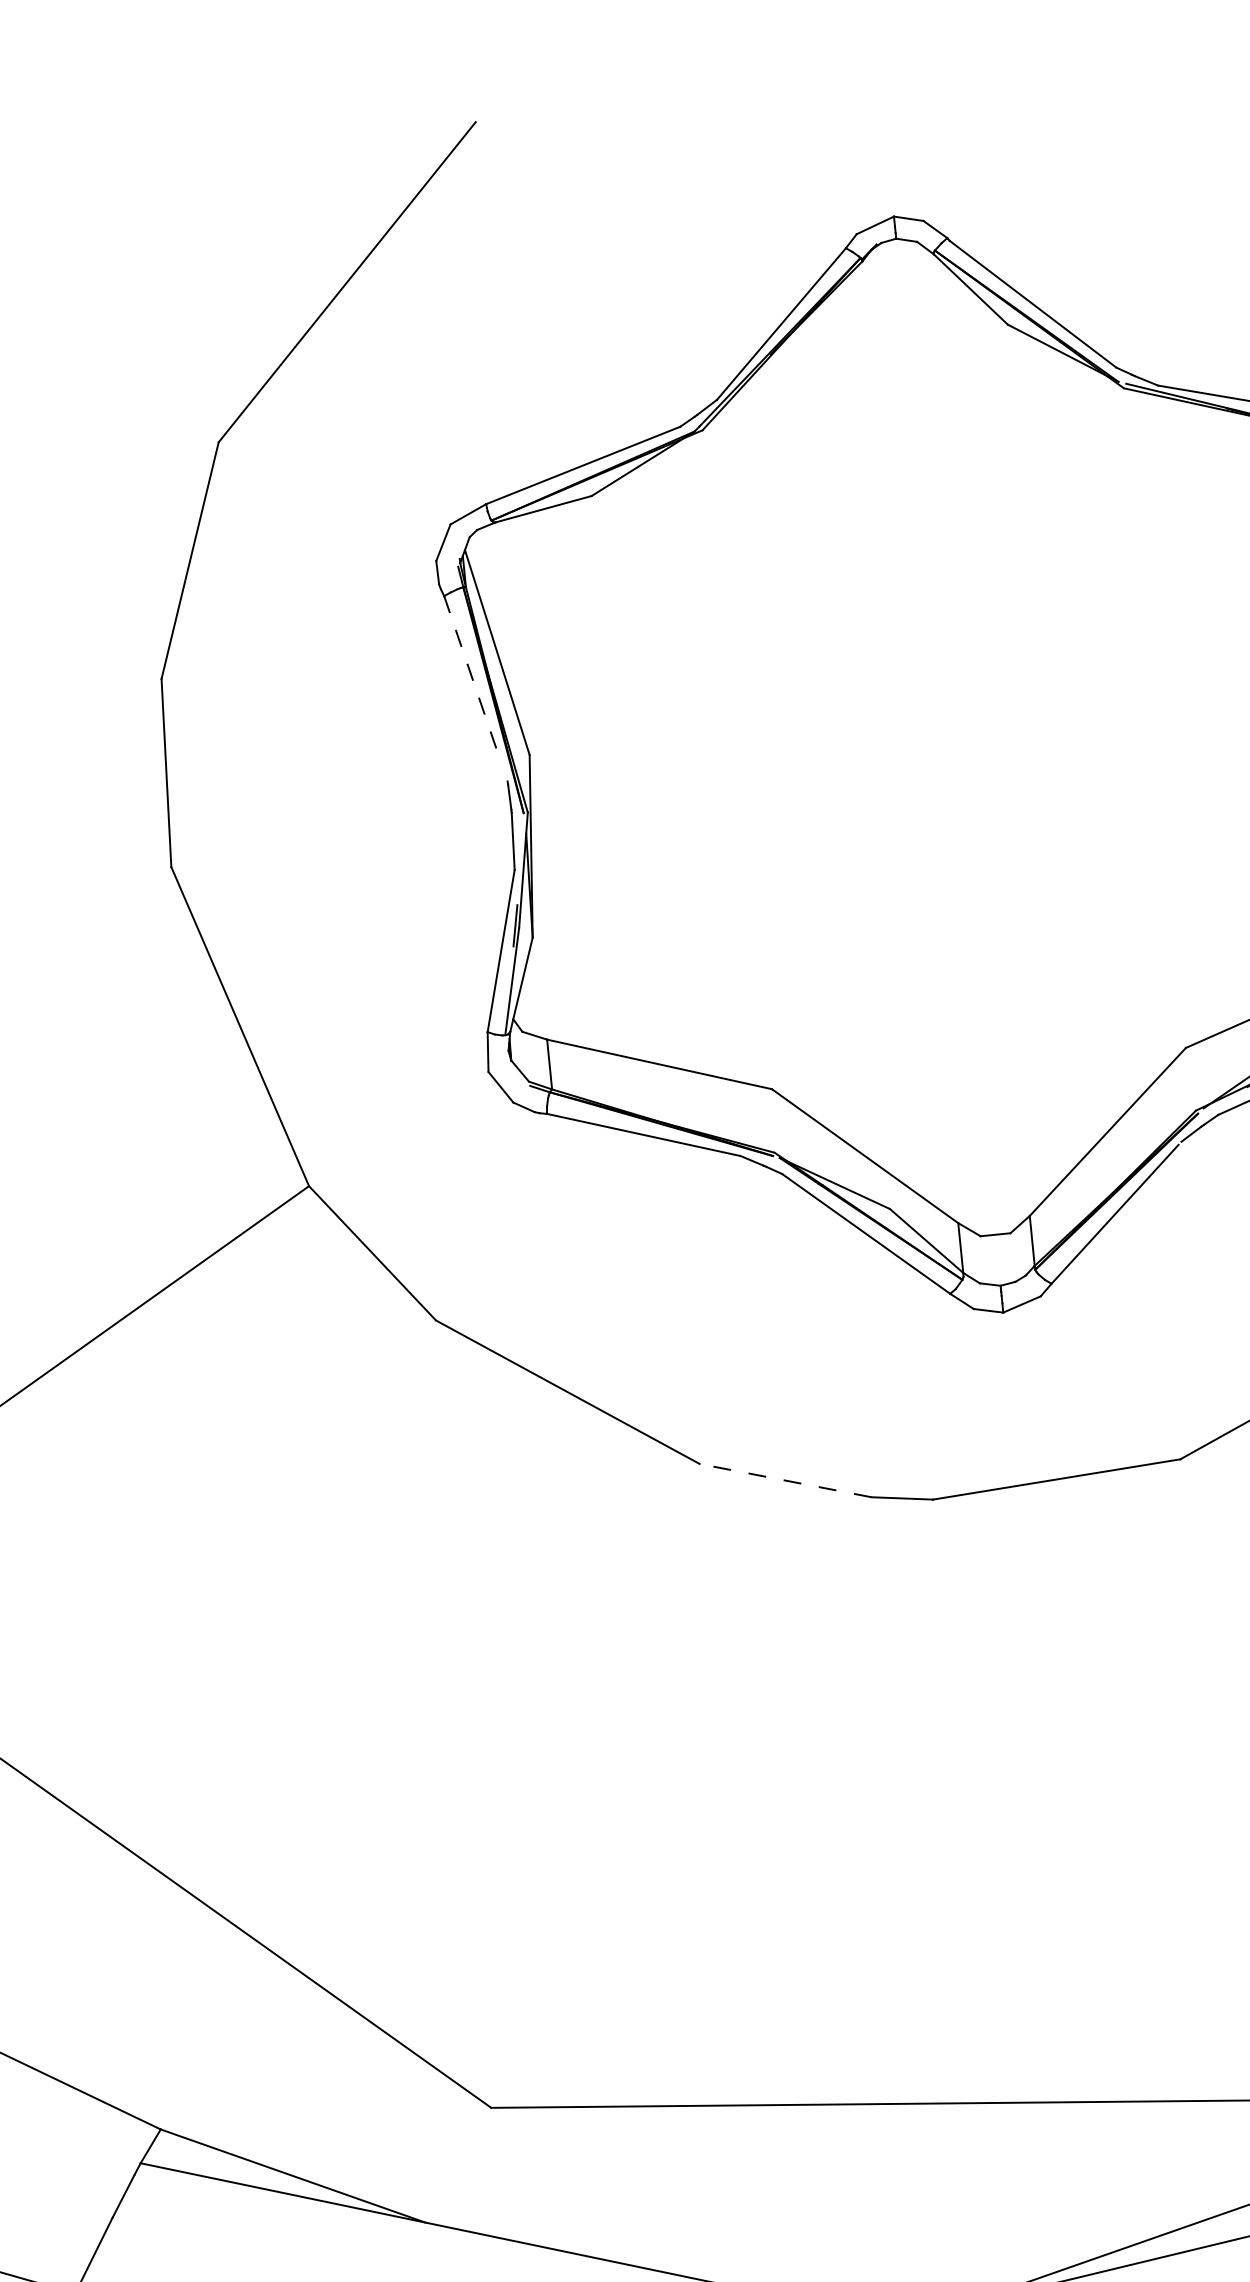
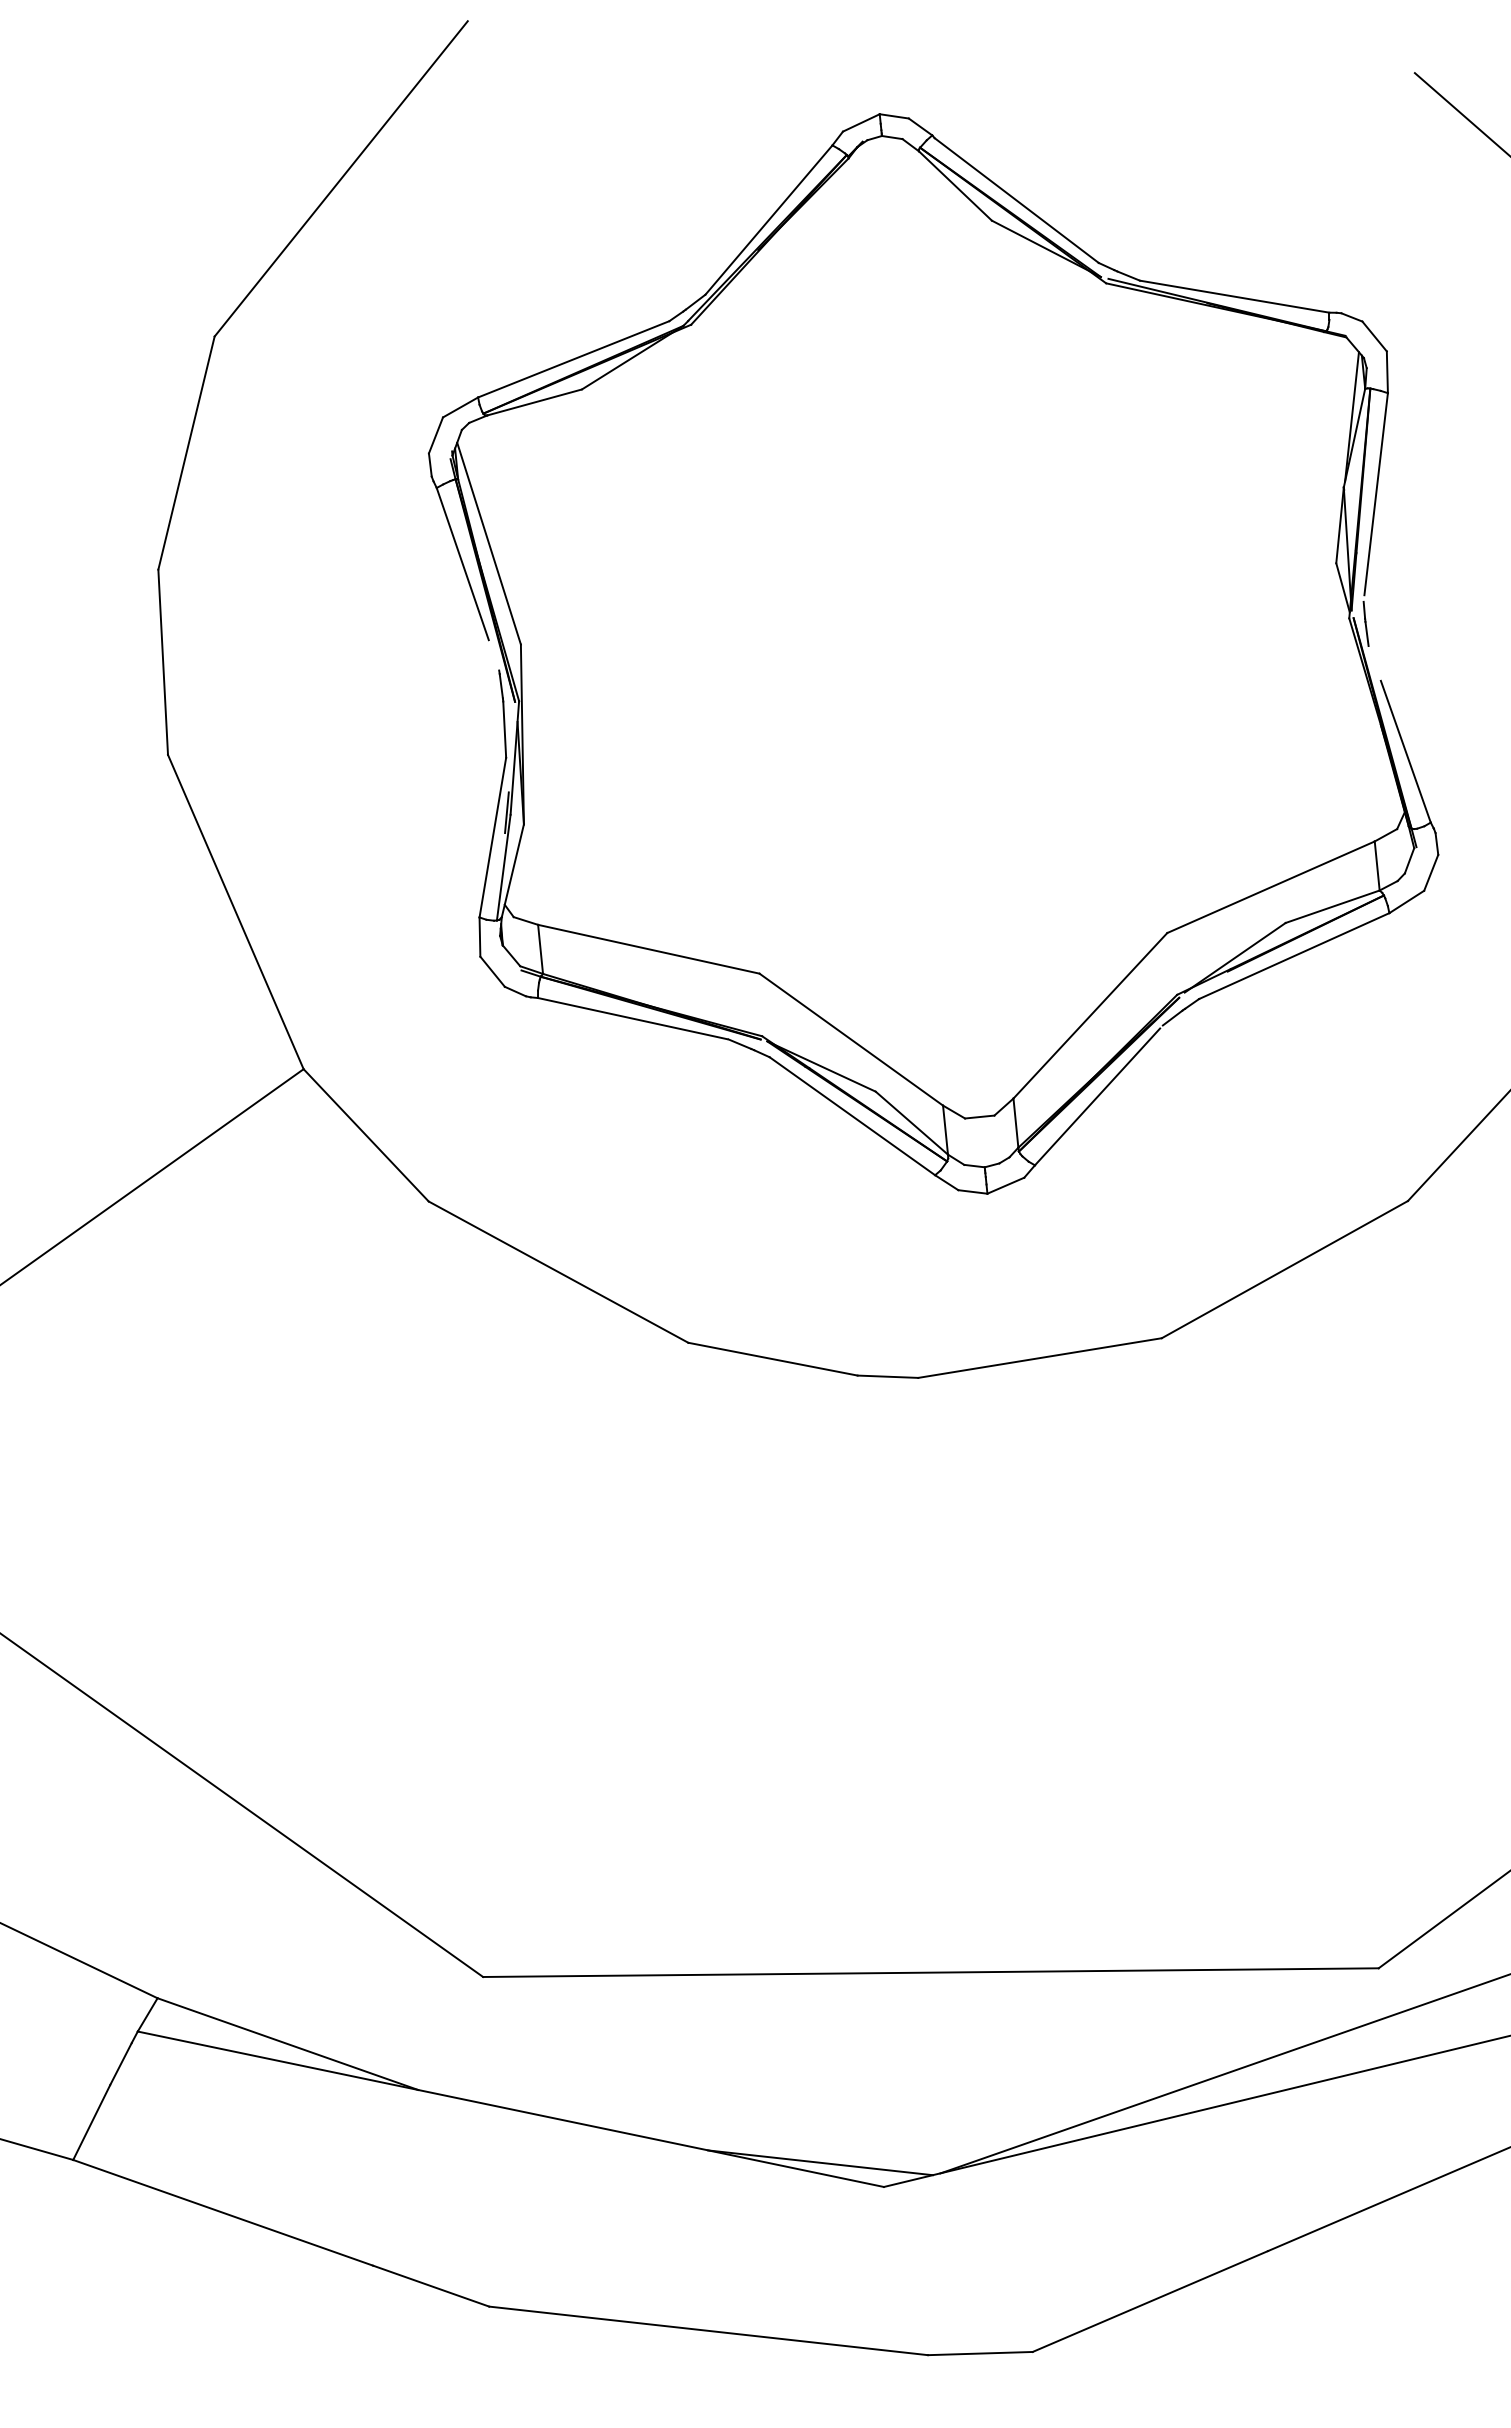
line: (470, 673) -> (462, 564), dashed -> solid
line: (785, 1480) -> (772, 1359), dashed -> solid

